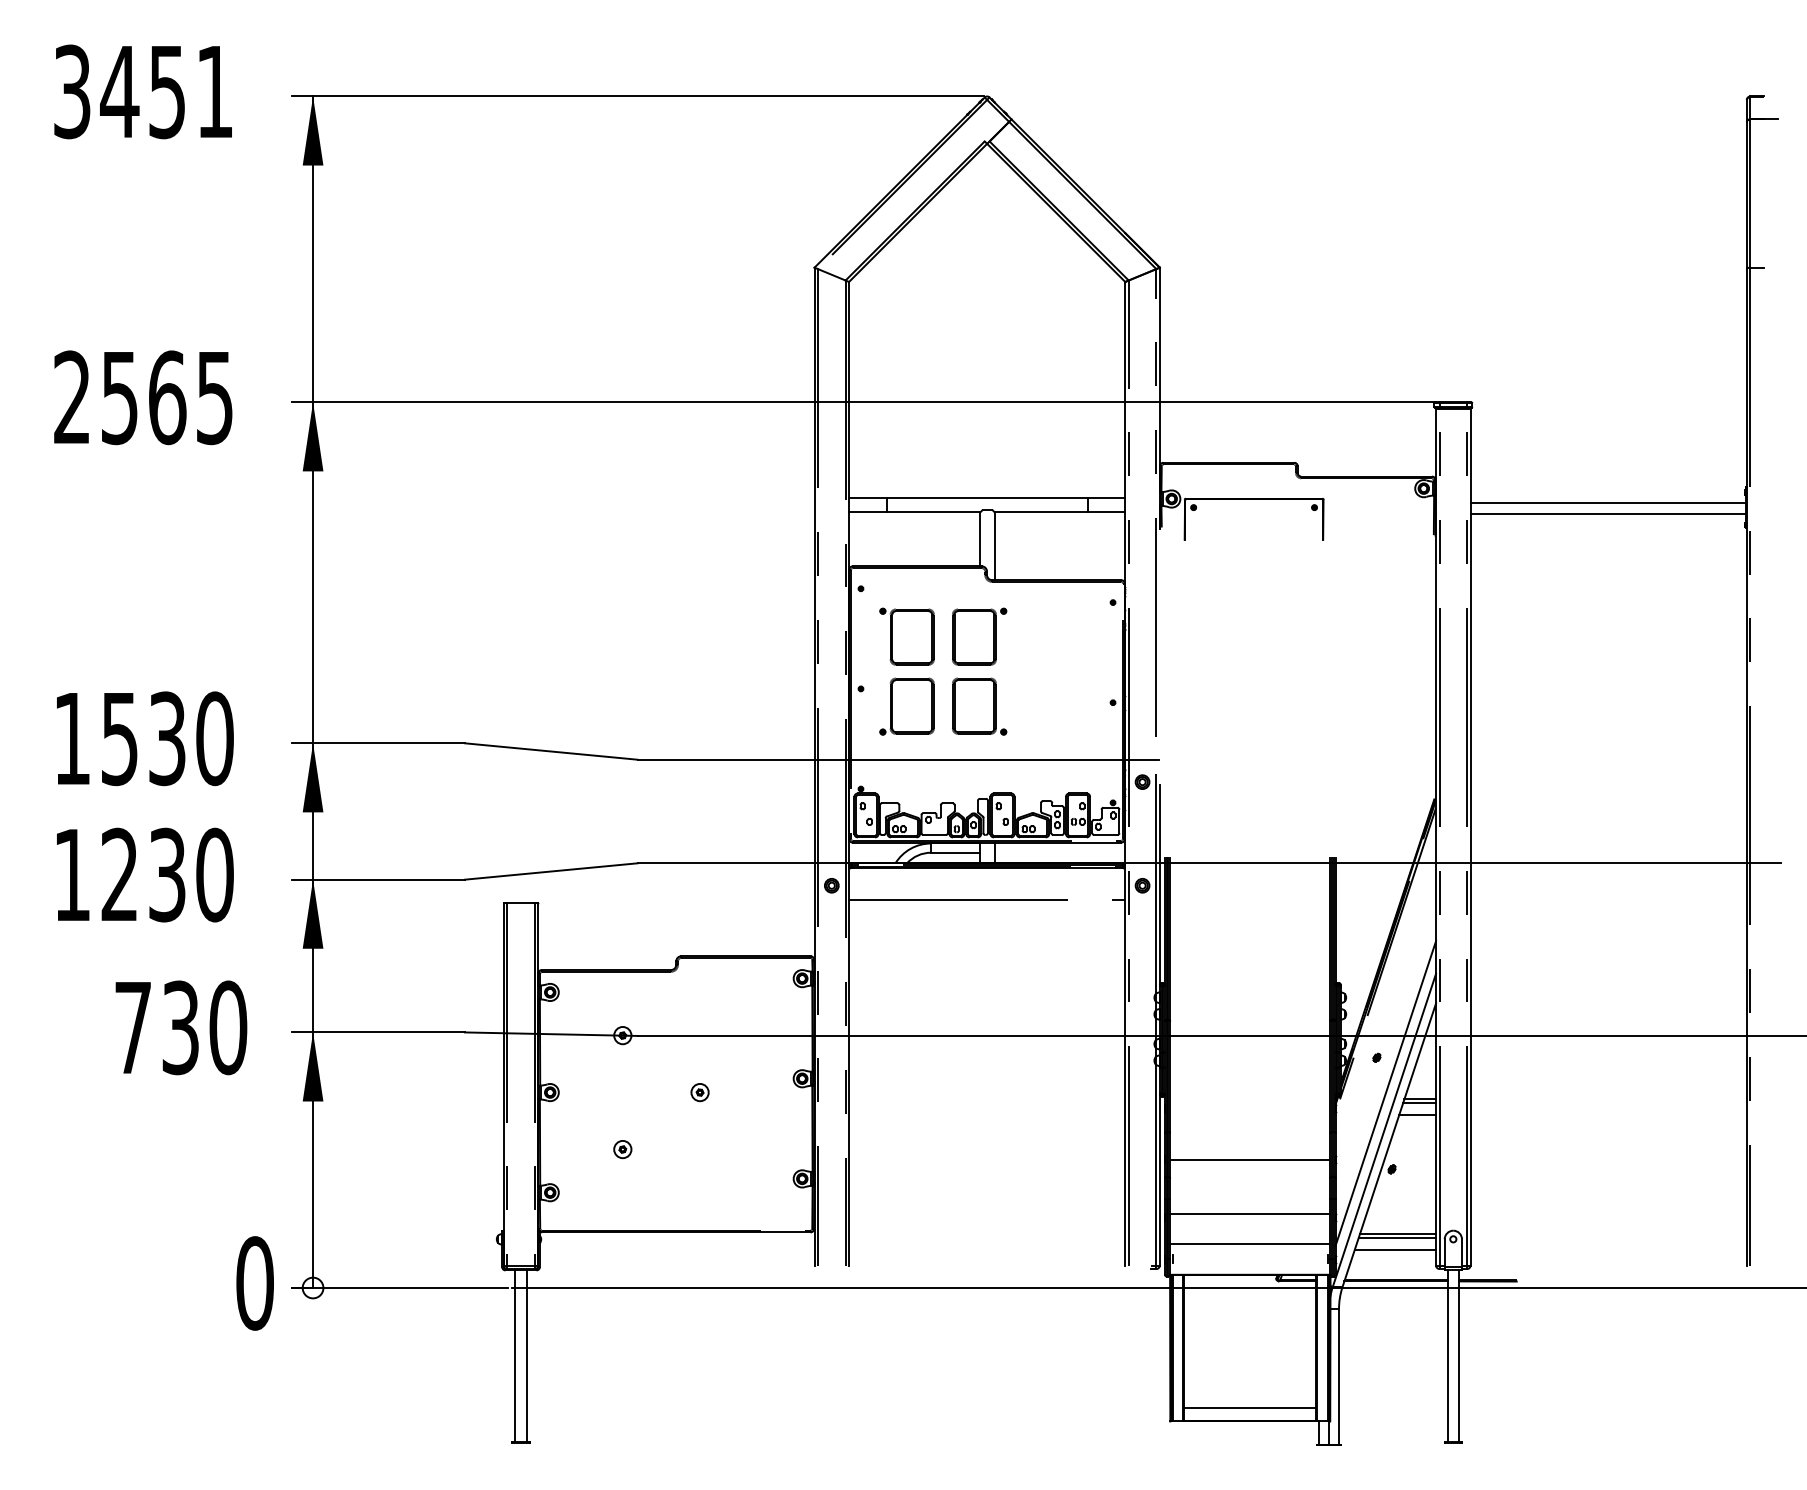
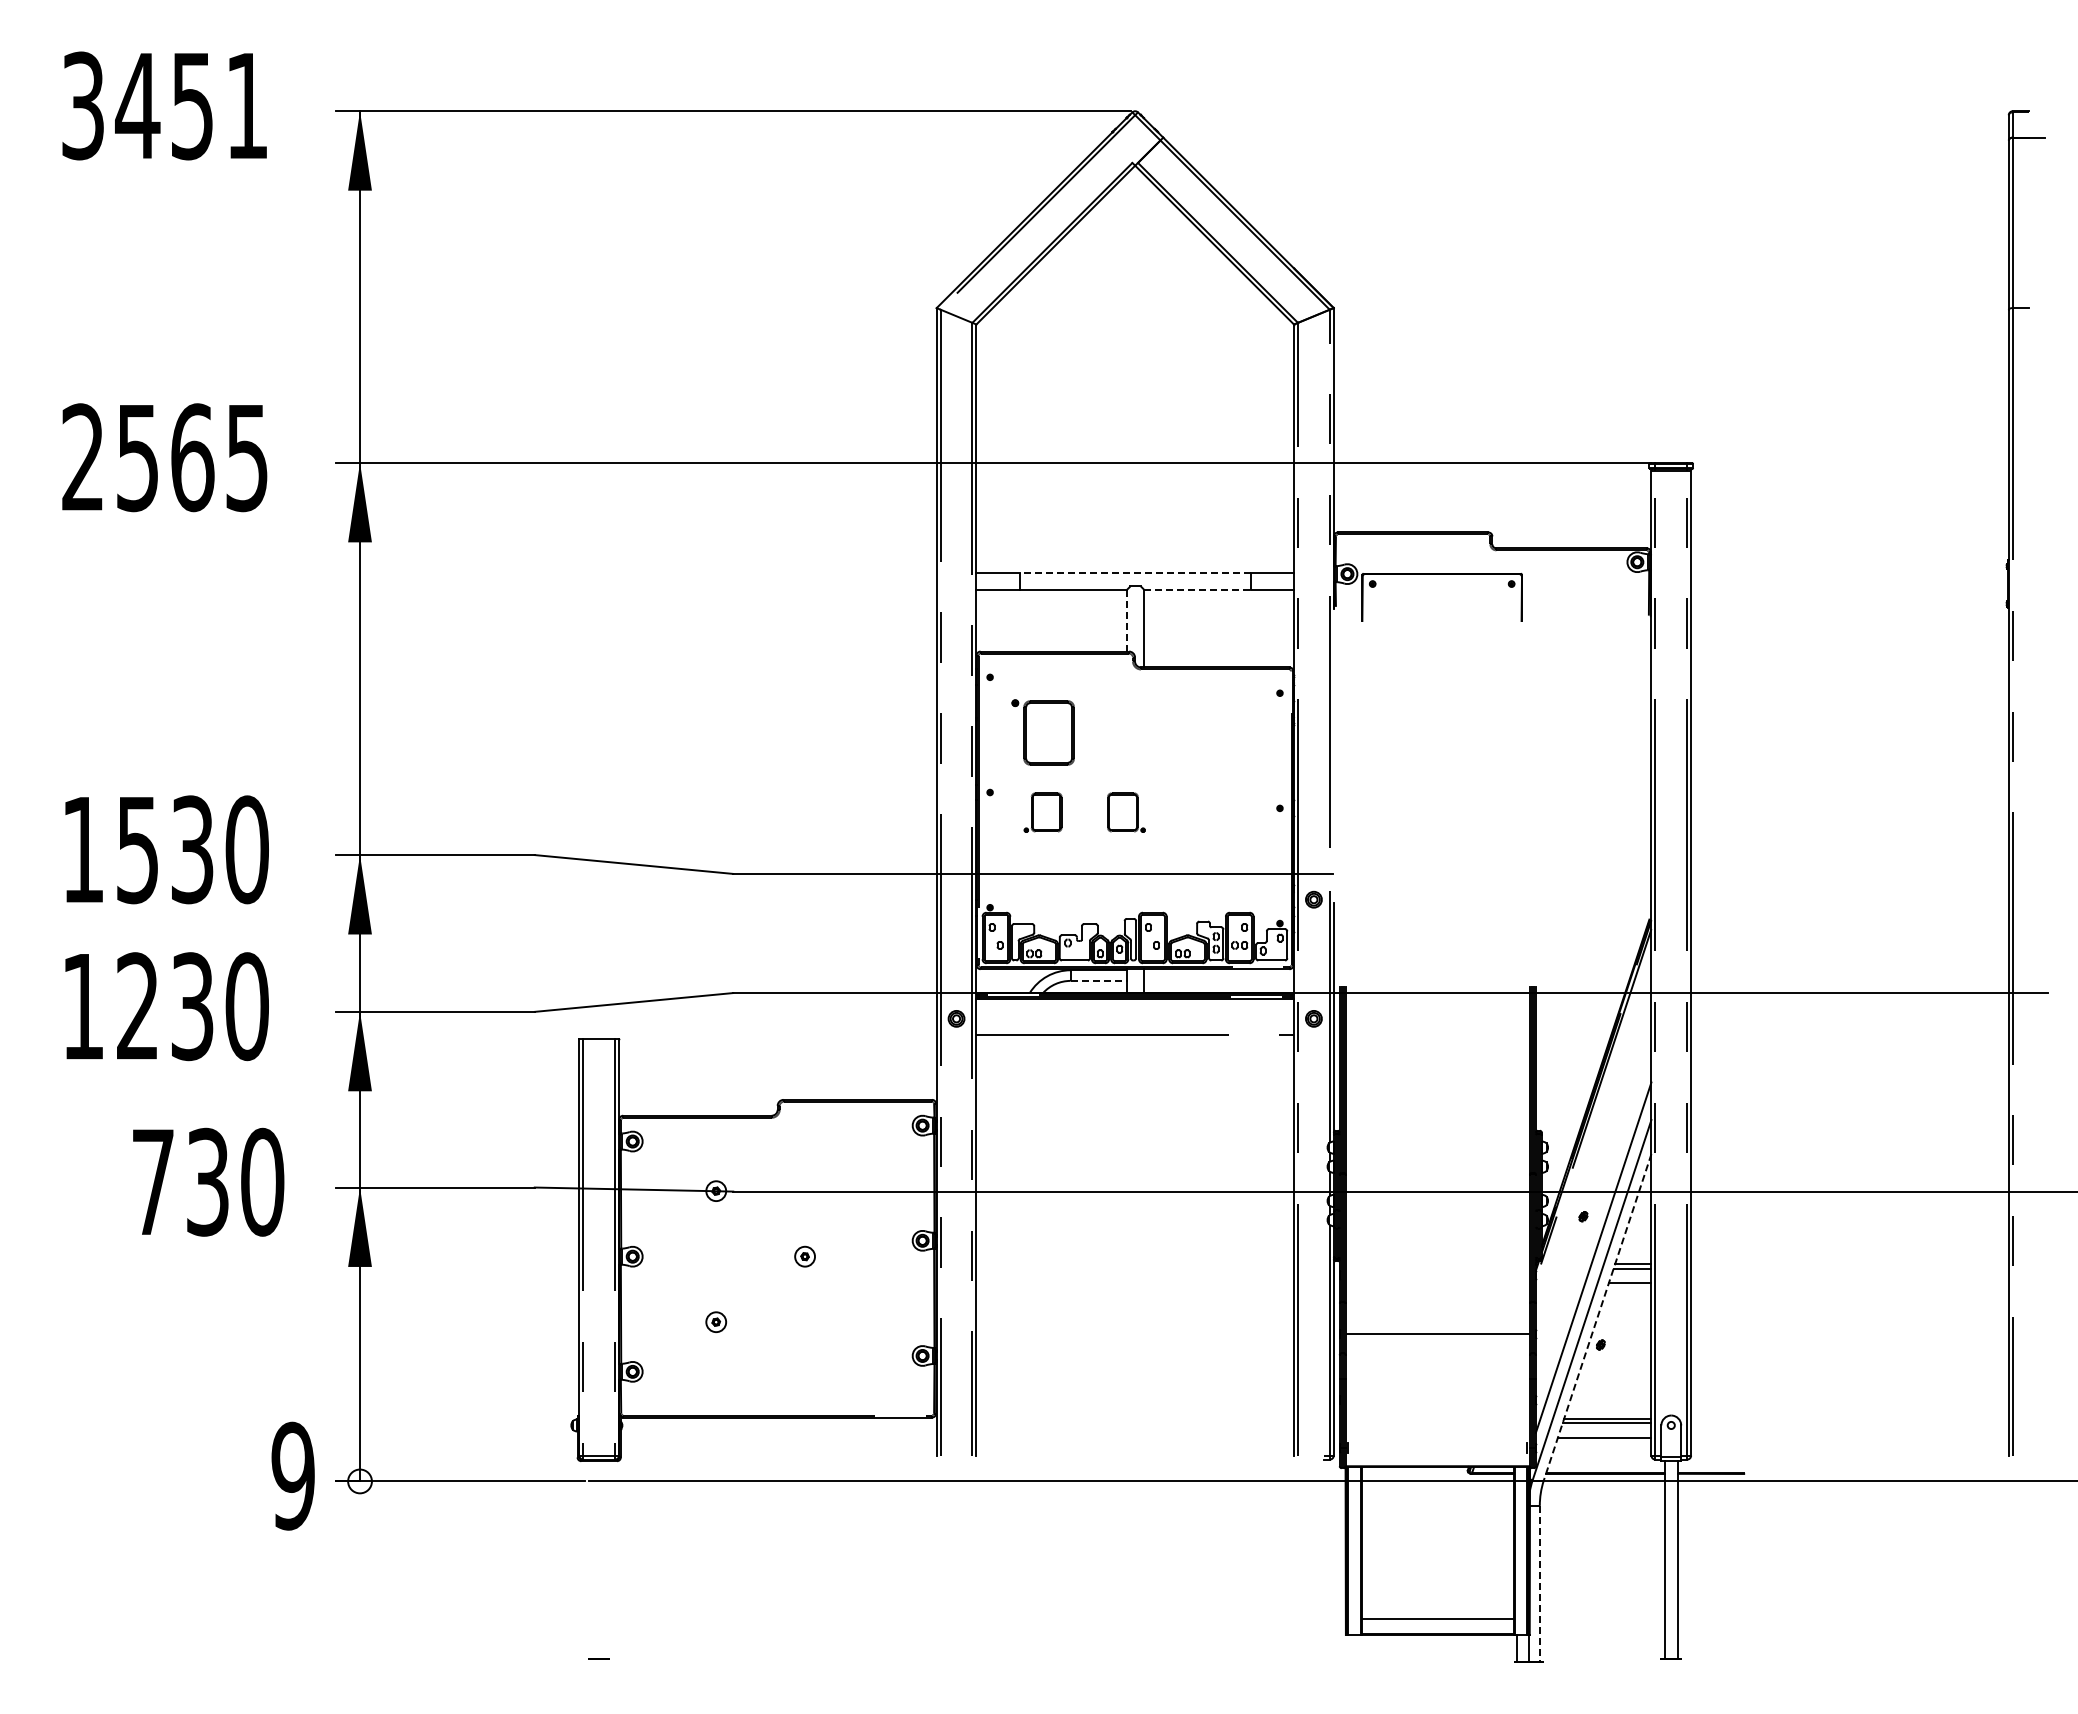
line: (987, 497) -> (1135, 572), solid -> dashed
line: (1608, 502) -> (1849, 578), removed
line: (1041, 512) -> (1197, 589), solid -> dashed
line: (1608, 514) -> (1849, 591), removed
line: (980, 539) -> (1127, 620), solid -> dashed
part: (979, 636) -> (1126, 732), removed
part: (906, 706) -> (1042, 812), size x0.6
part: (979, 706) -> (1126, 812), size x0.6
line: (956, 852) -> (1099, 980), solid -> dashed
line: (1389, 1145) -> (1597, 1317), solid -> dashed
line: (1250, 1214) -> (1437, 1396), removed
line: (1250, 1244) -> (1437, 1431), removed
text: (255, 1282) -> (293, 1475), 0 -> 9
line: (515, 1355) -> (592, 1559), removed
line: (526, 1355) -> (605, 1559), removed
line: (1338, 1376) -> (1539, 1583), solid -> dashed

